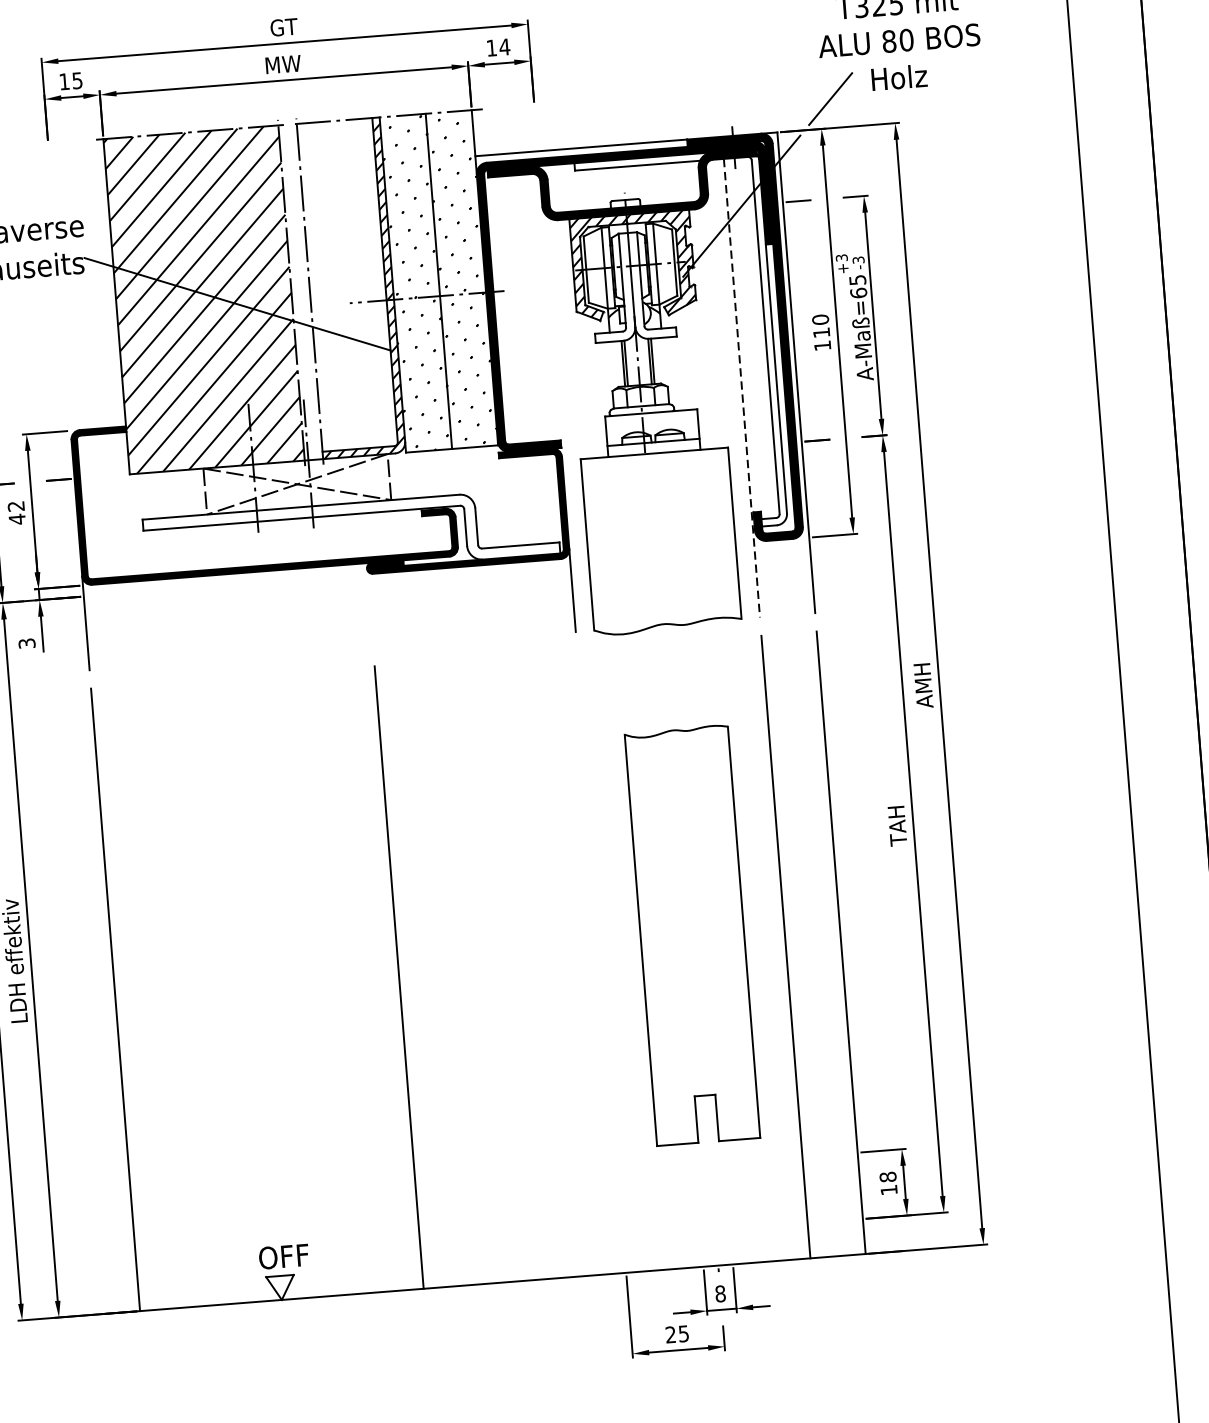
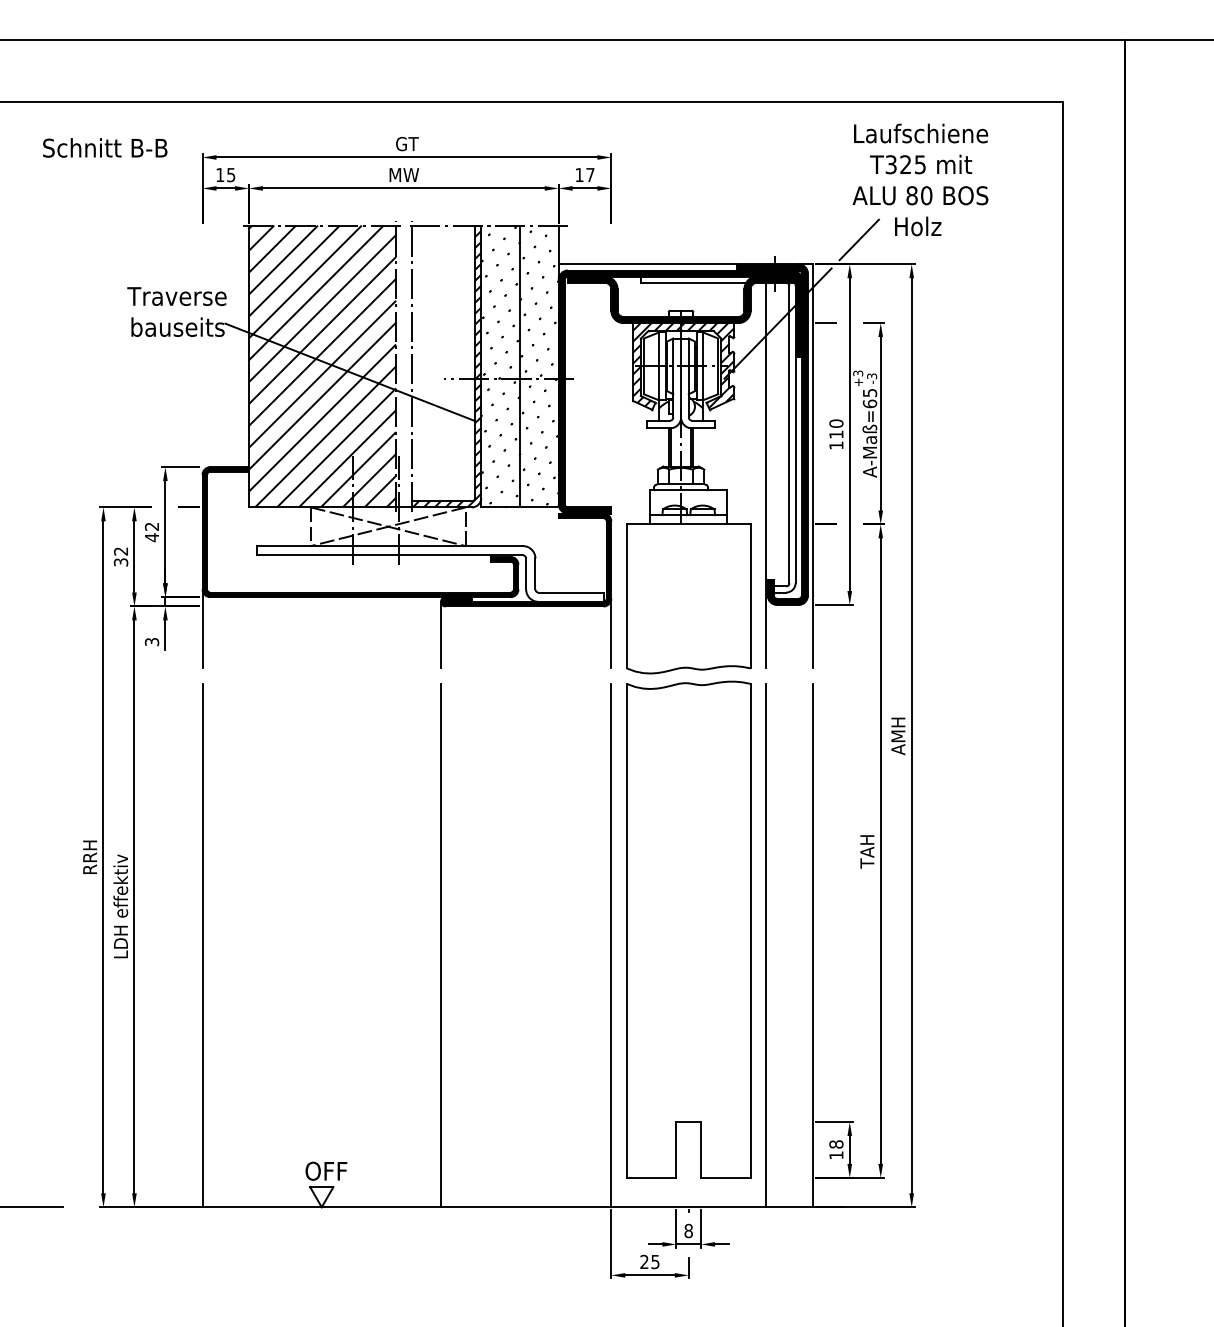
text: (503, 46) -> (589, 174), 14 -> 17
line: (742, 387) -> (766, 475), dashed -> solid
line: (370, 607) -> (441, 634), added
part: (692, 935) -> (688, 929), size x1.43
line: (601, 961) -> (611, 945), added

